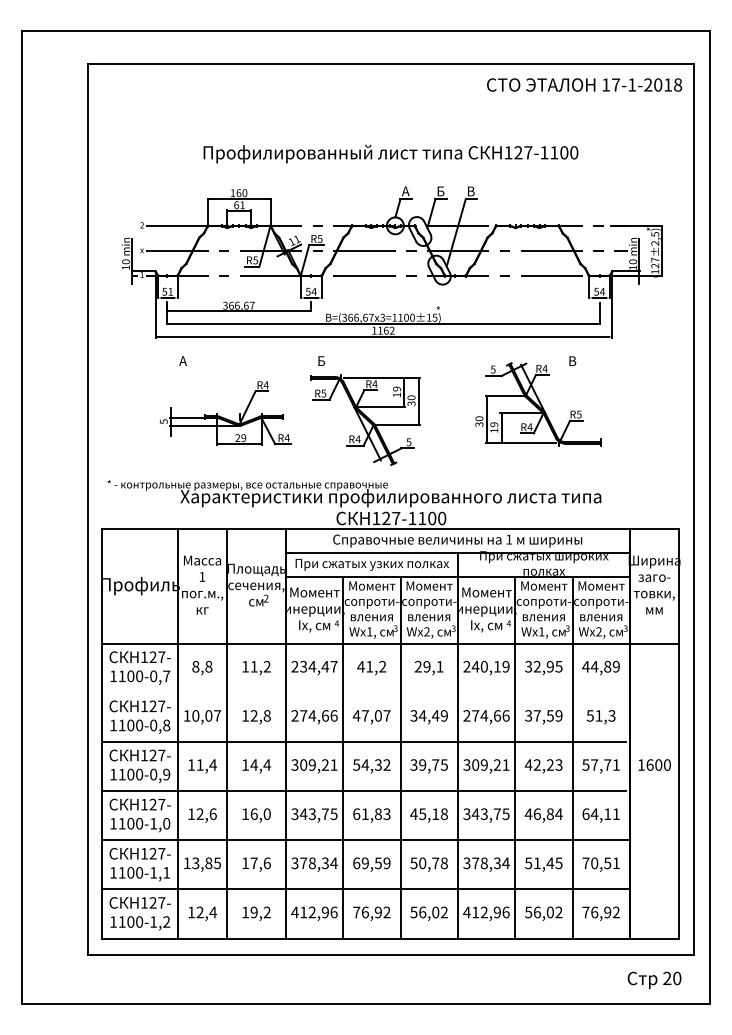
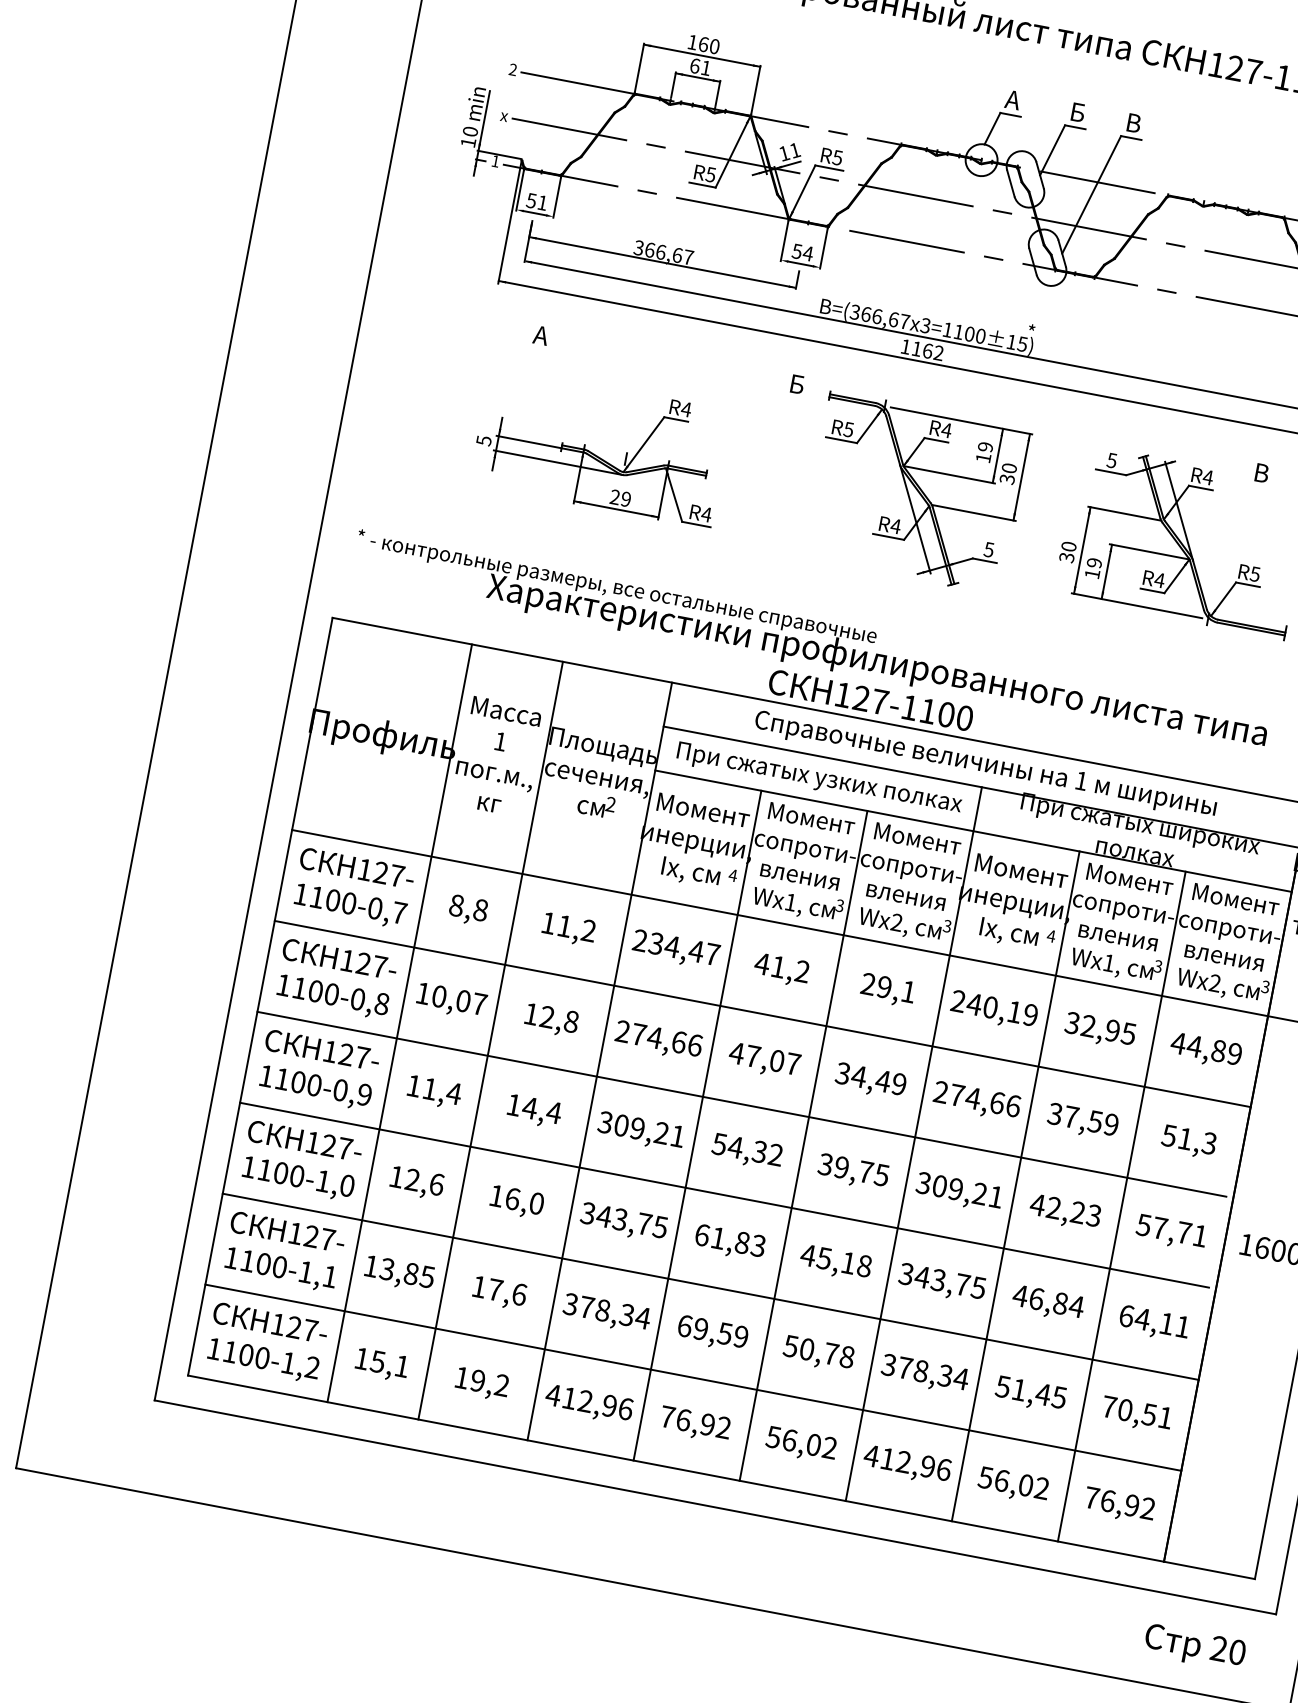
part: (365, 419) -> (916, 492), moved
line: (365, 692) -> (761, 1013), added
text: (206, 912) -> (389, 1364), 12,4 -> 15,1

